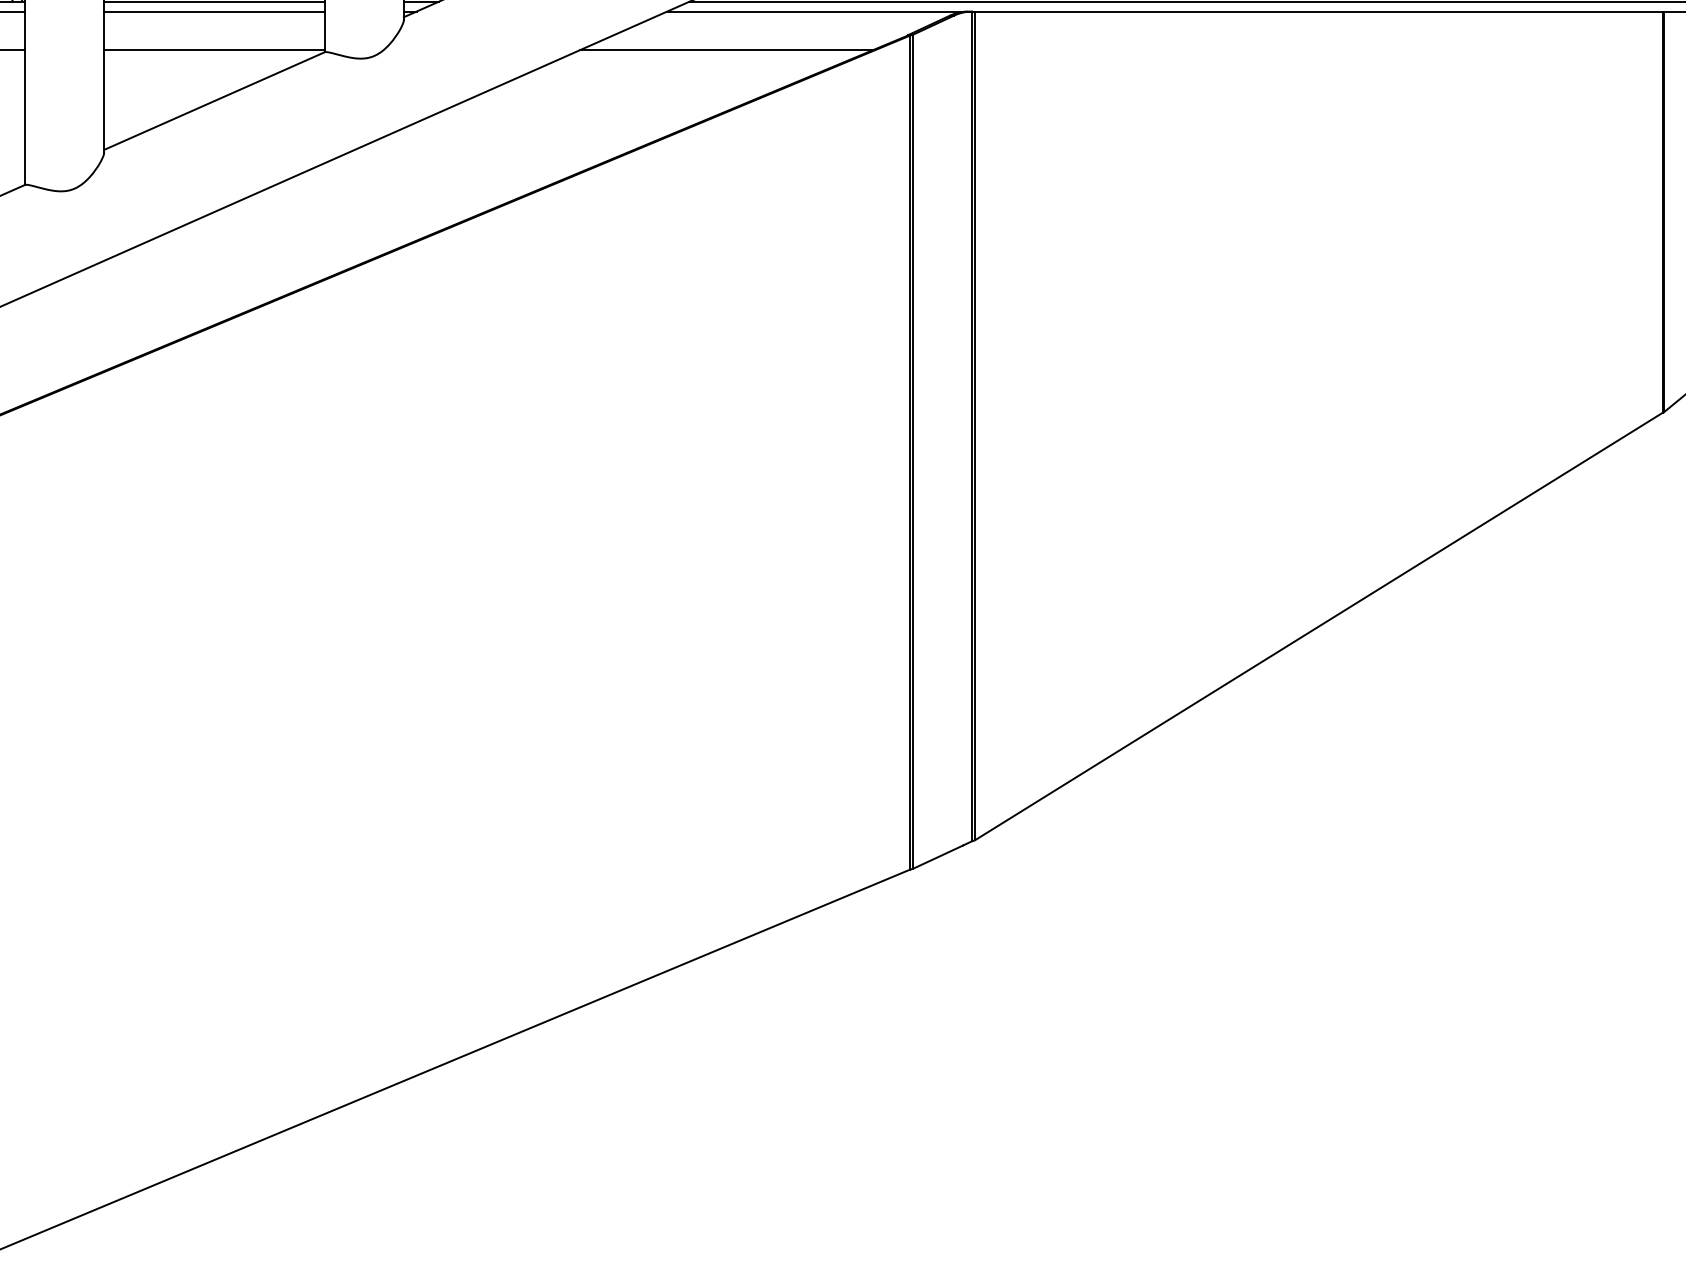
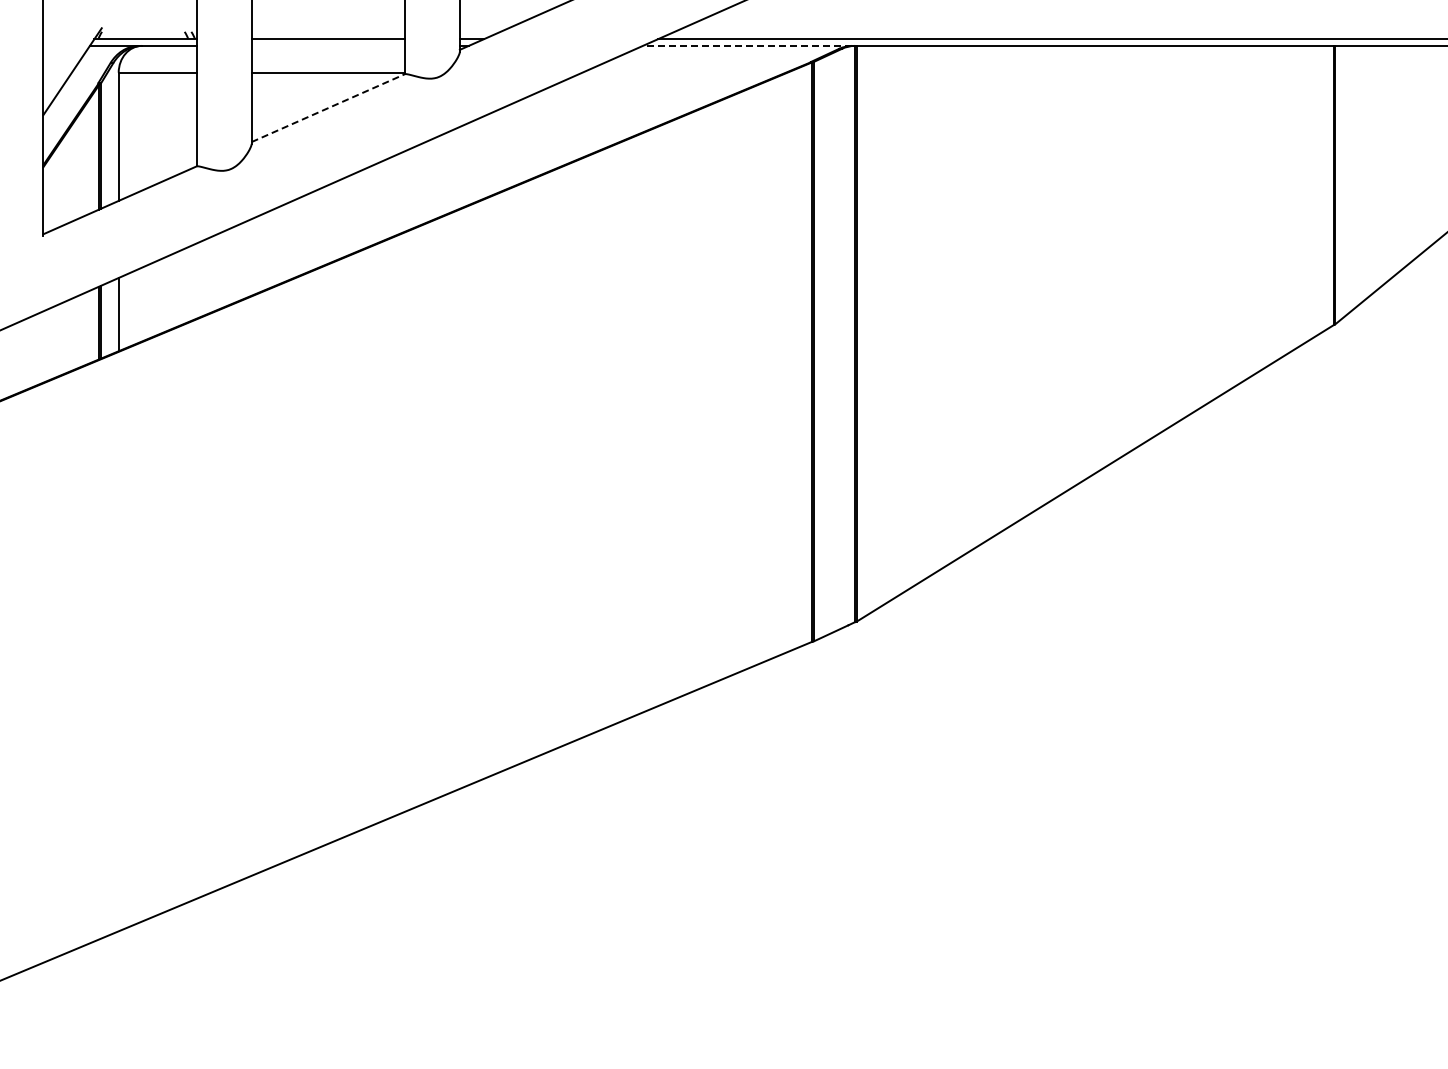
line: (213, 10) -> (327, 45), removed
line: (817, 10) -> (747, 45), solid -> dashed
line: (727, 49) -> (684, 72), removed
line: (214, 101) -> (328, 108), solid -> dashed

